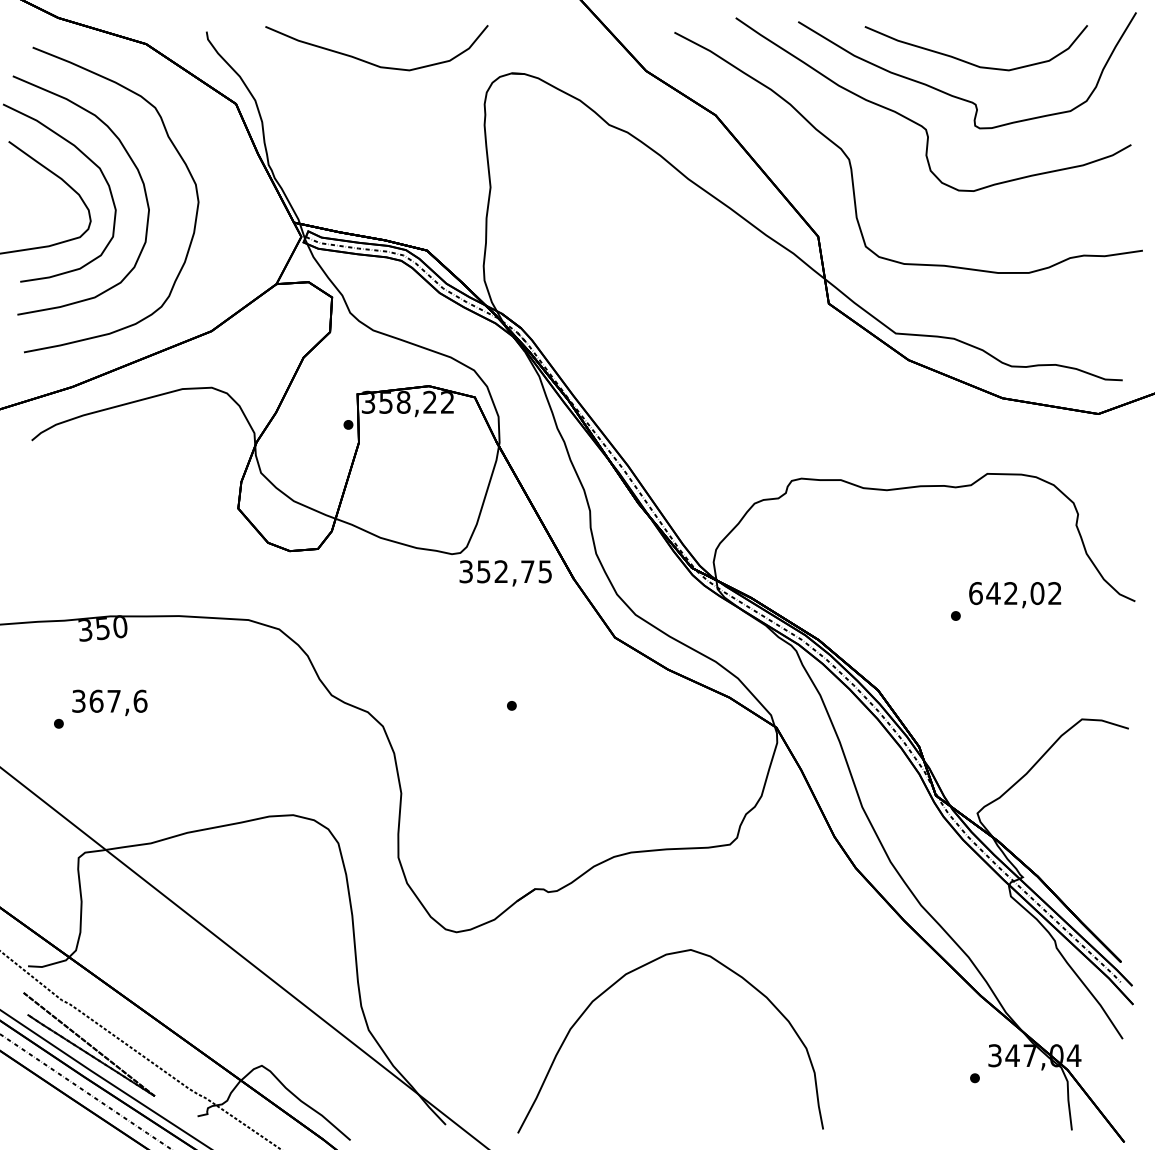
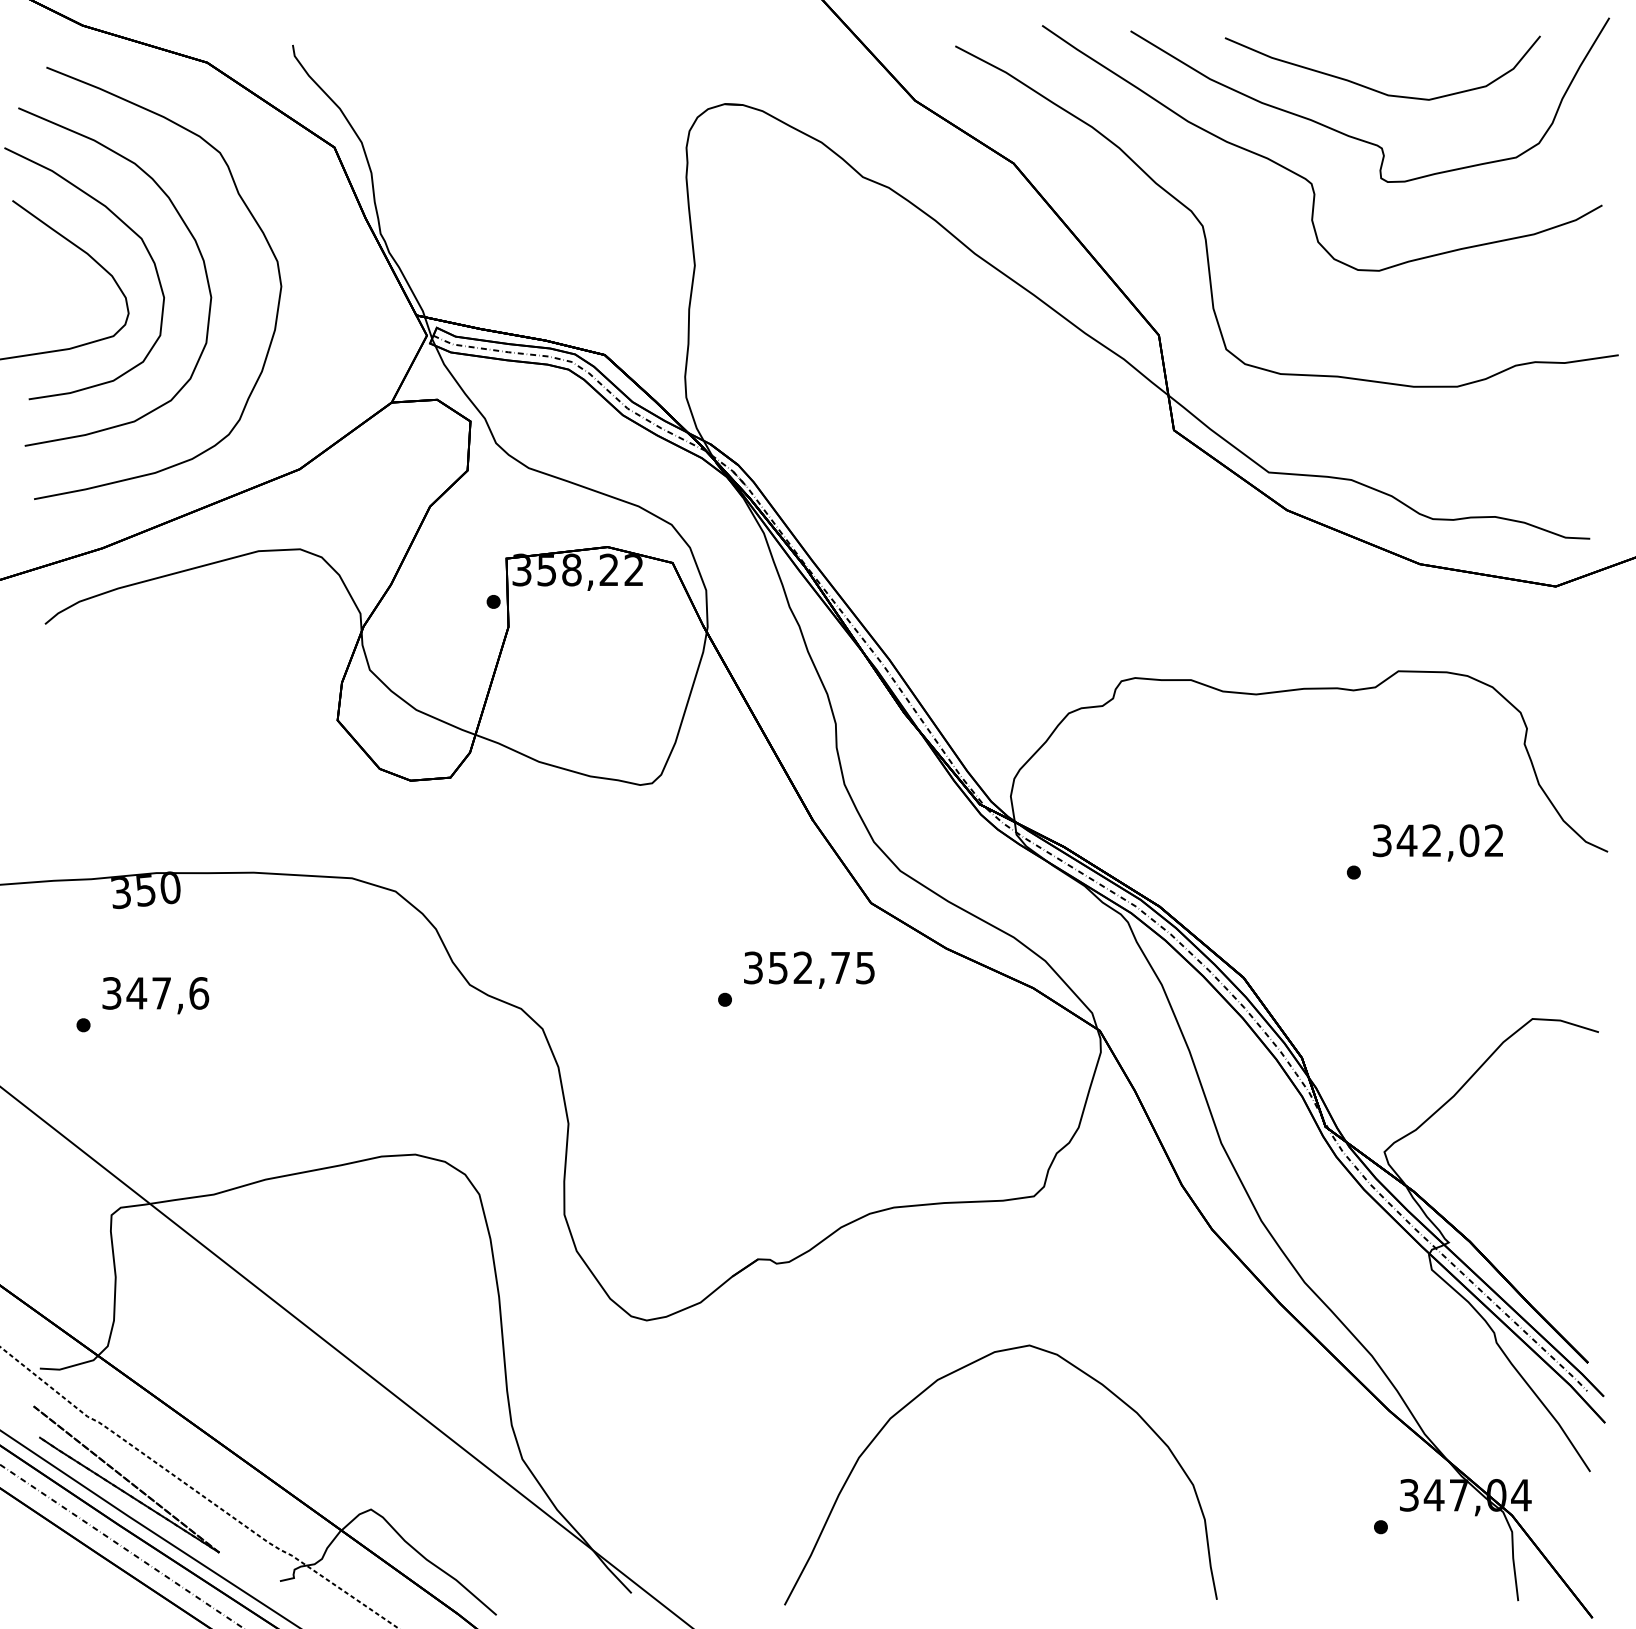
curve: (371, 63) -> (526, 89), removed
text: (505, 572) -> (809, 969), moved
text: (976, 593) -> (1382, 840), 642,02 -> 342,02
text: (96, 701) -> (136, 993), 367,6 -> 347,6
curve: (635, 970) -> (951, 1374), moved

